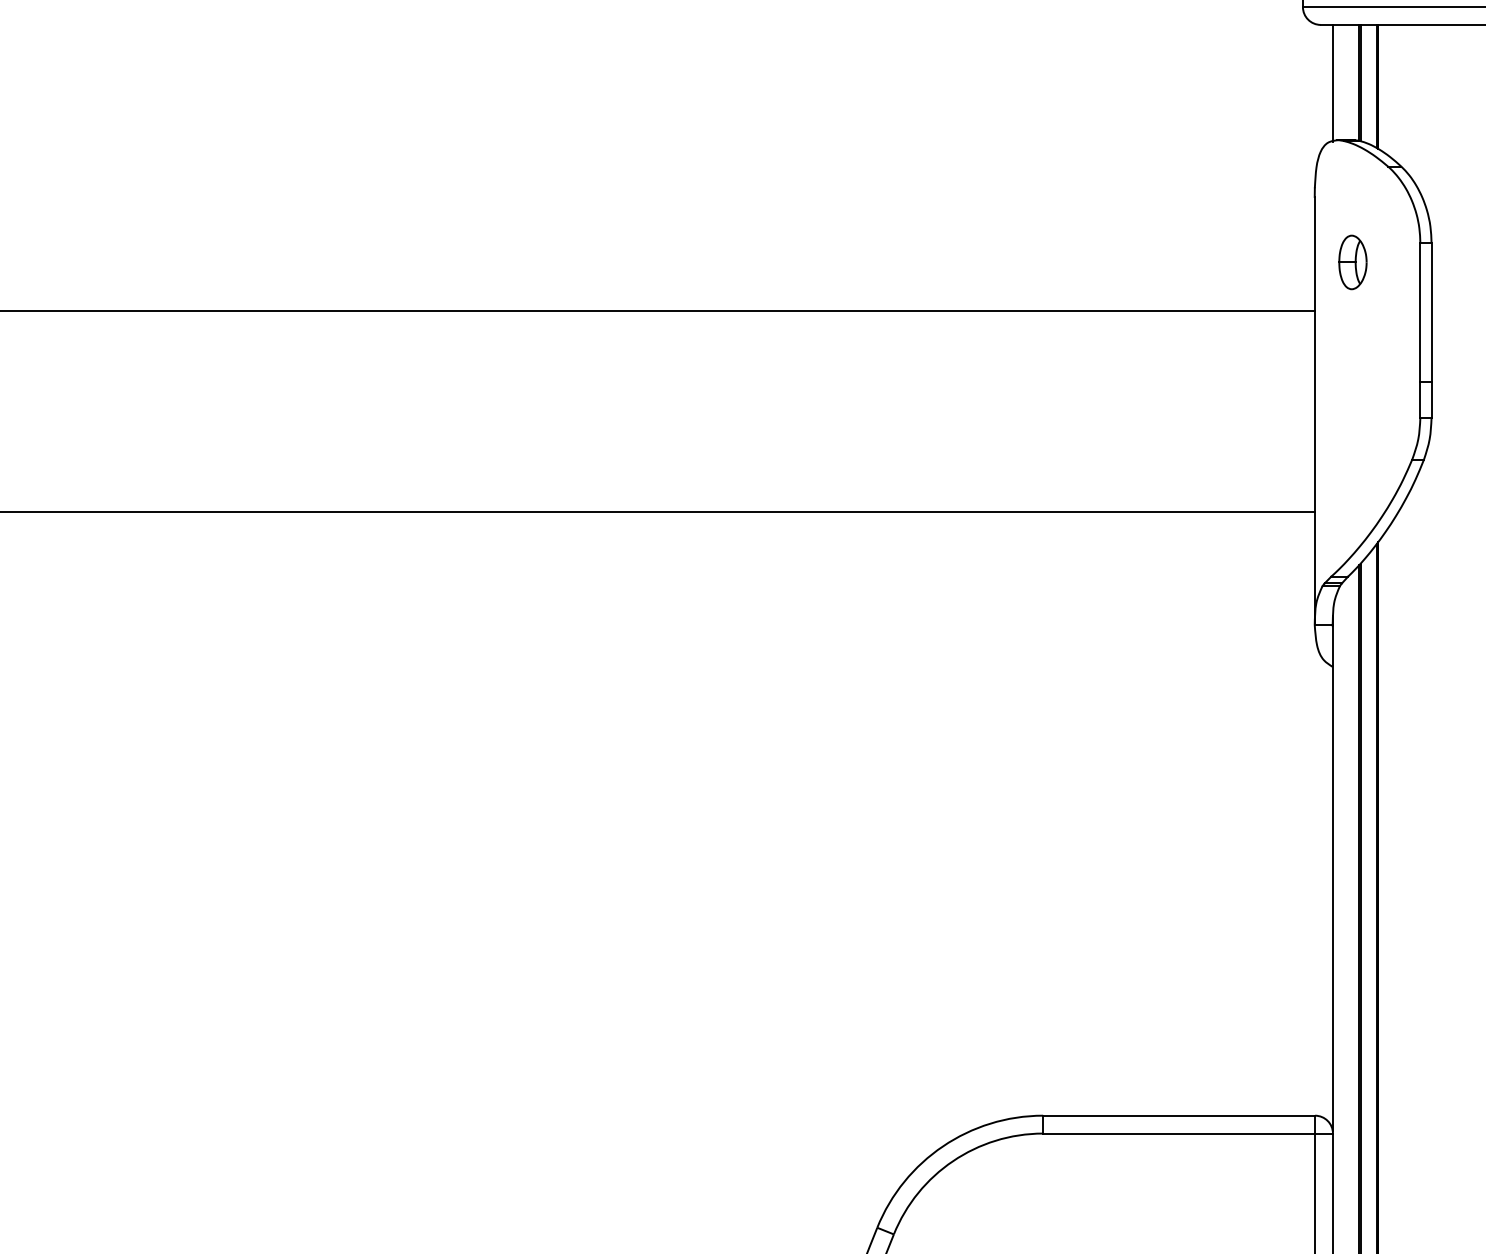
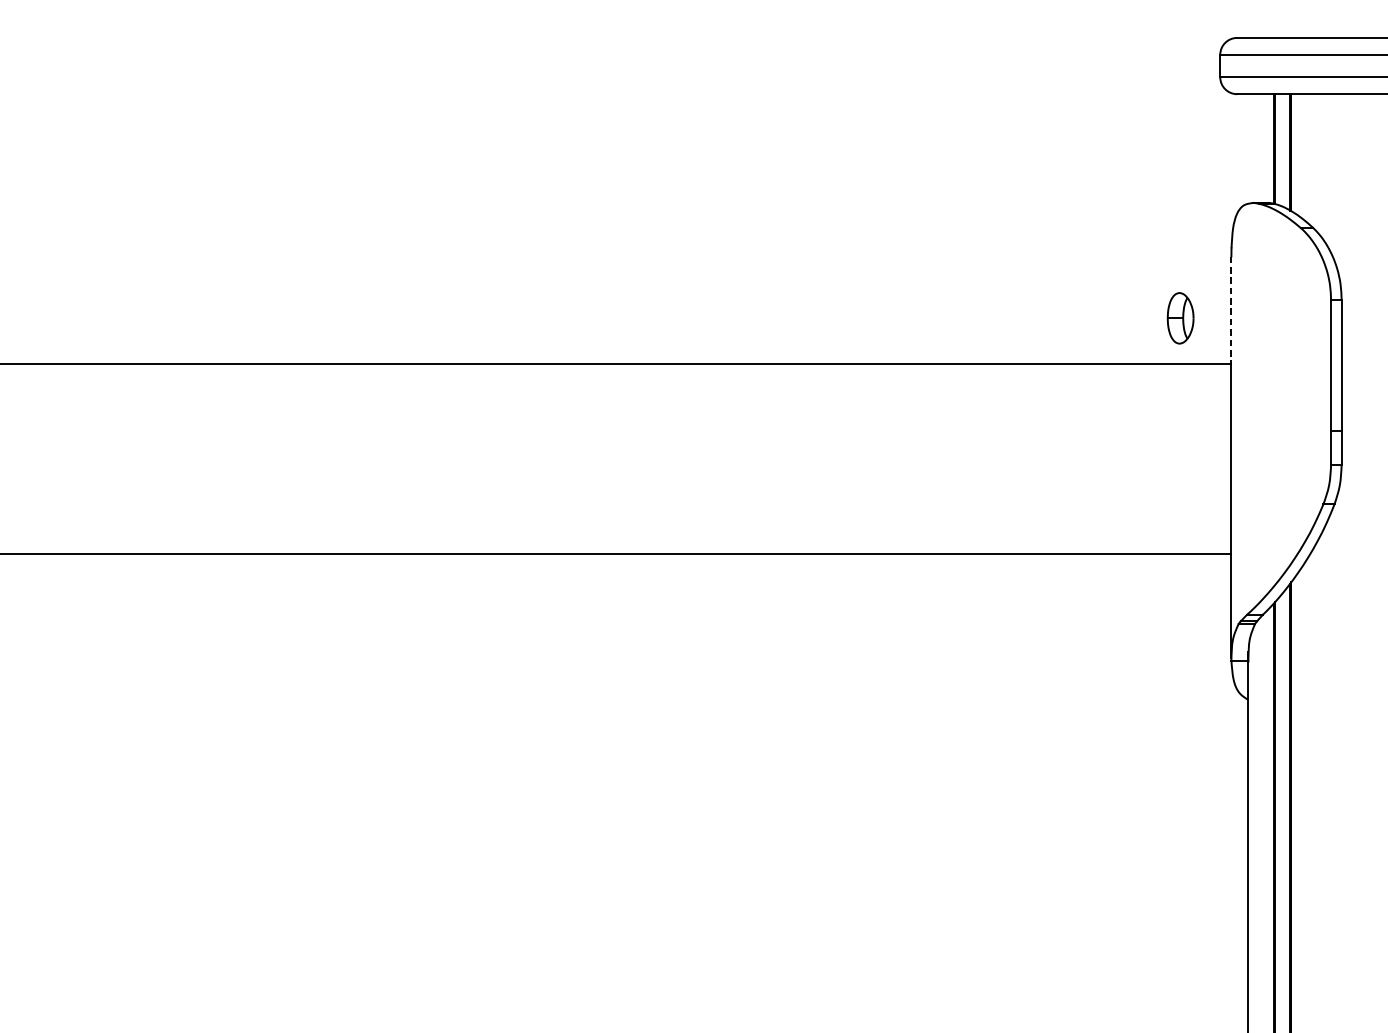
line: (1332, 82) -> (1248, 148), removed
line: (1314, 254) -> (1231, 310), solid -> dashed
part: (1352, 262) -> (1180, 318), moved

